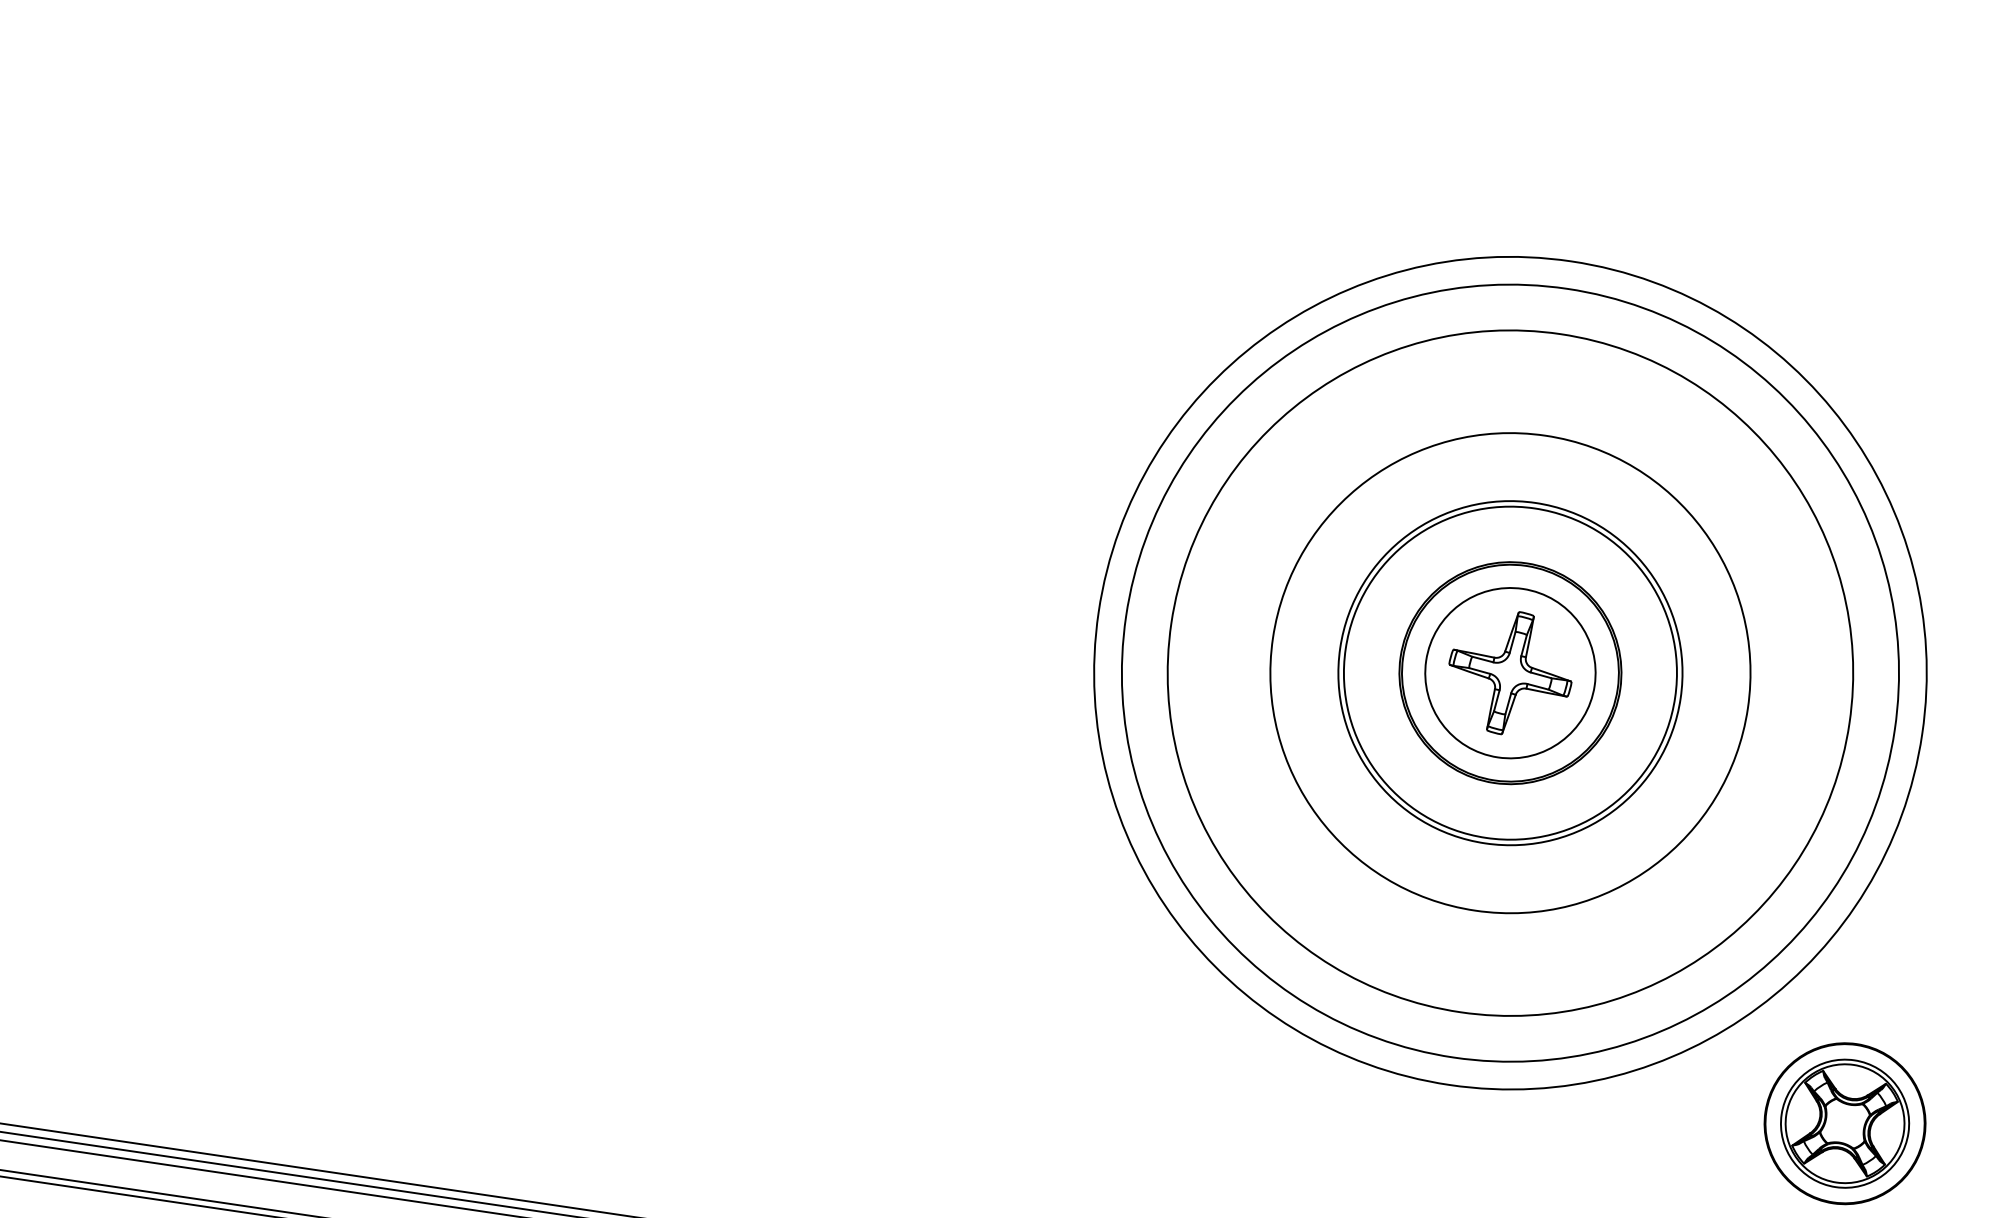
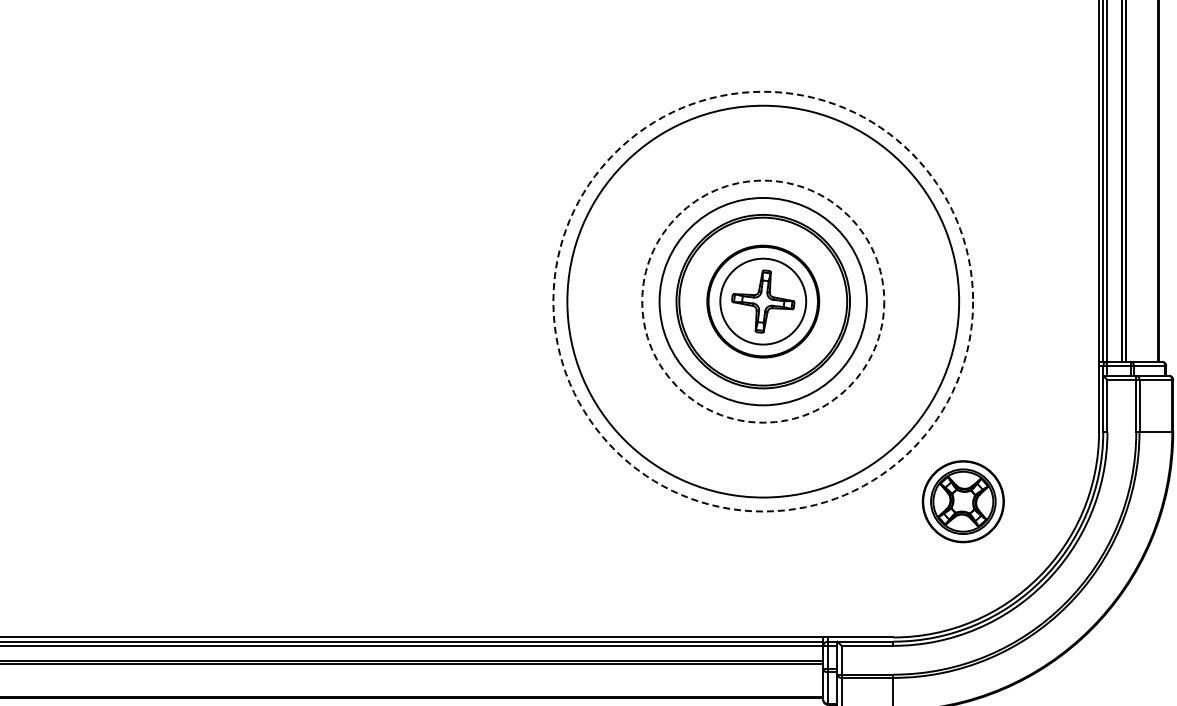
circle: (1510, 672) -> (763, 301), size x0.6
circle: (1510, 672) -> (763, 301), solid -> dashed
circle: (1510, 672) -> (763, 301), solid -> dashed

